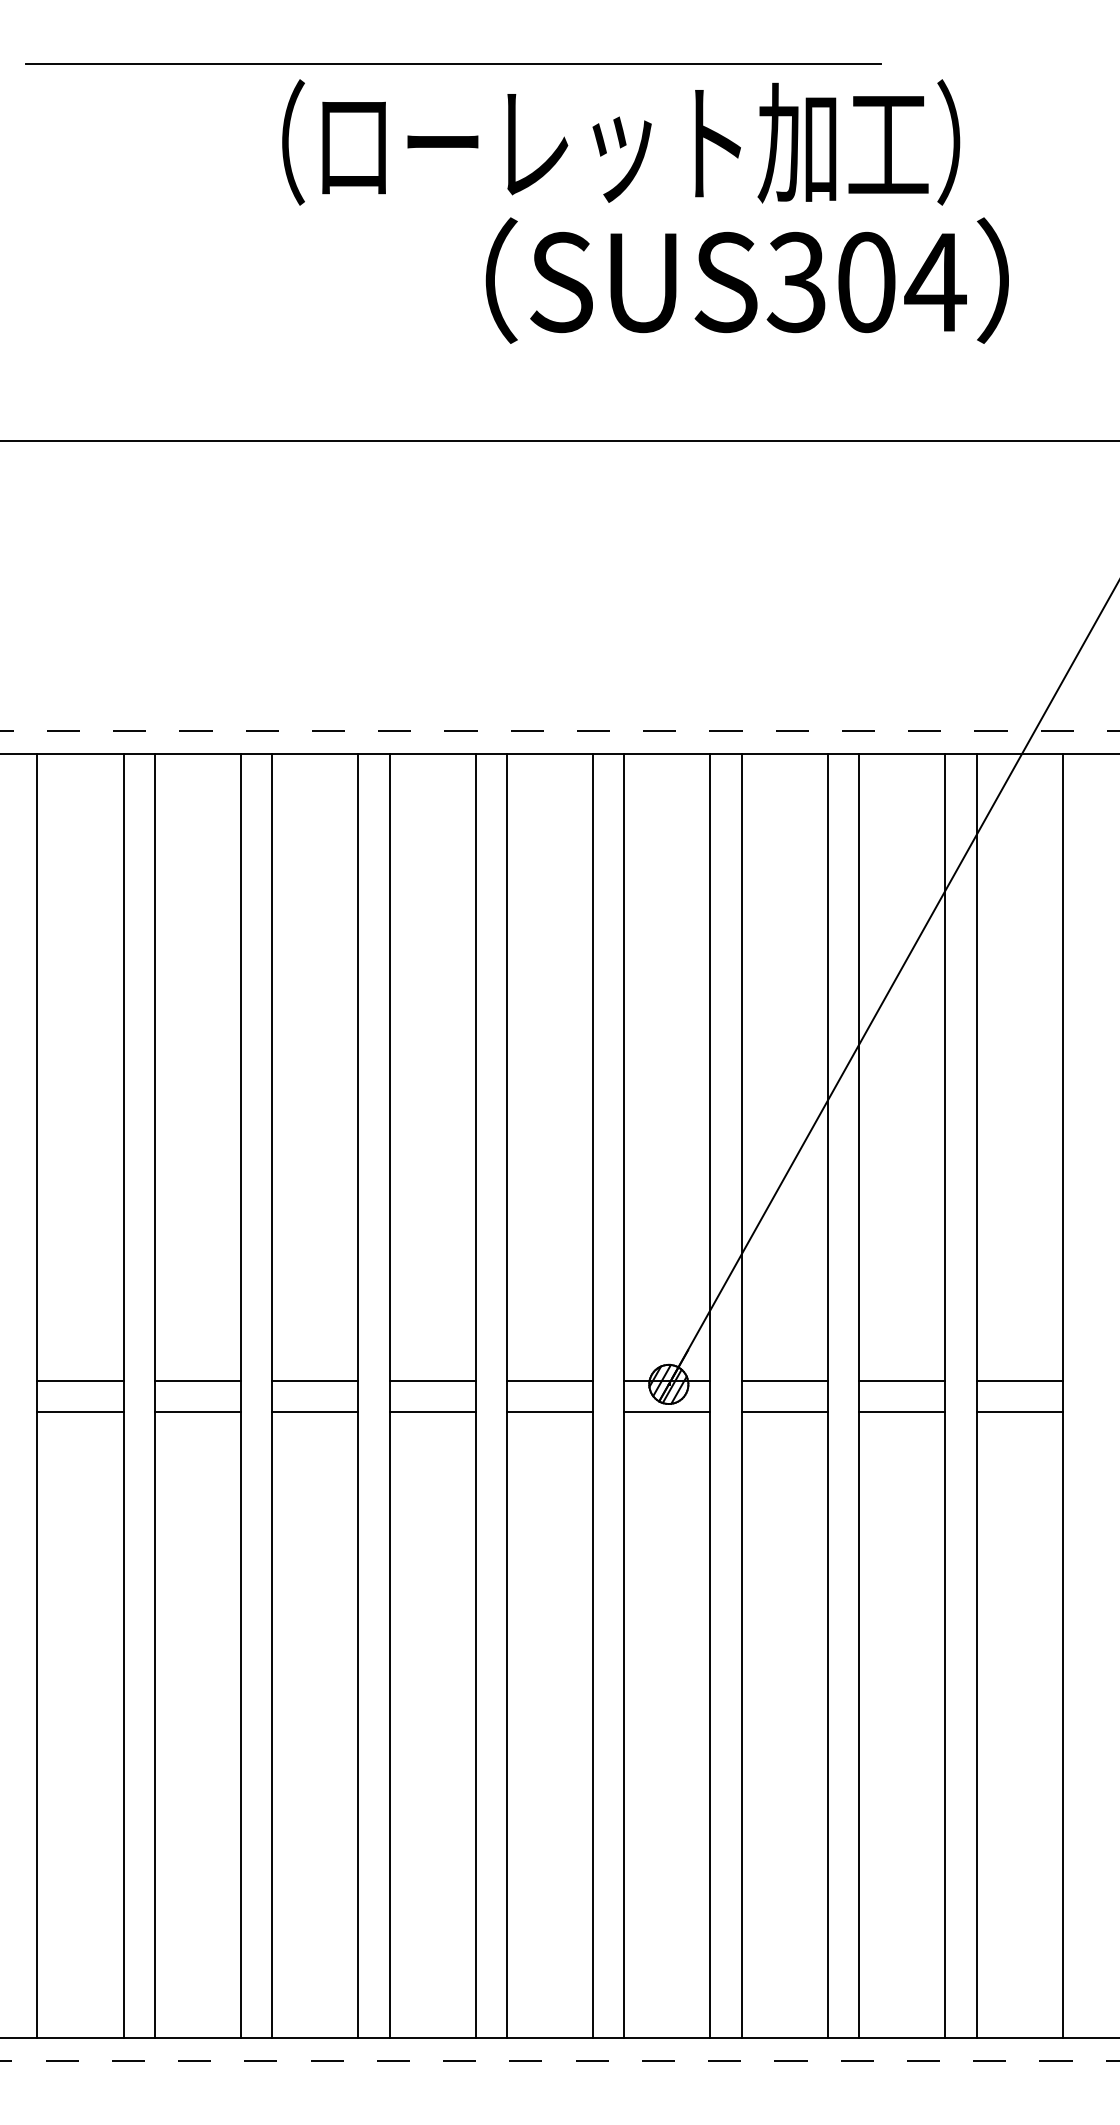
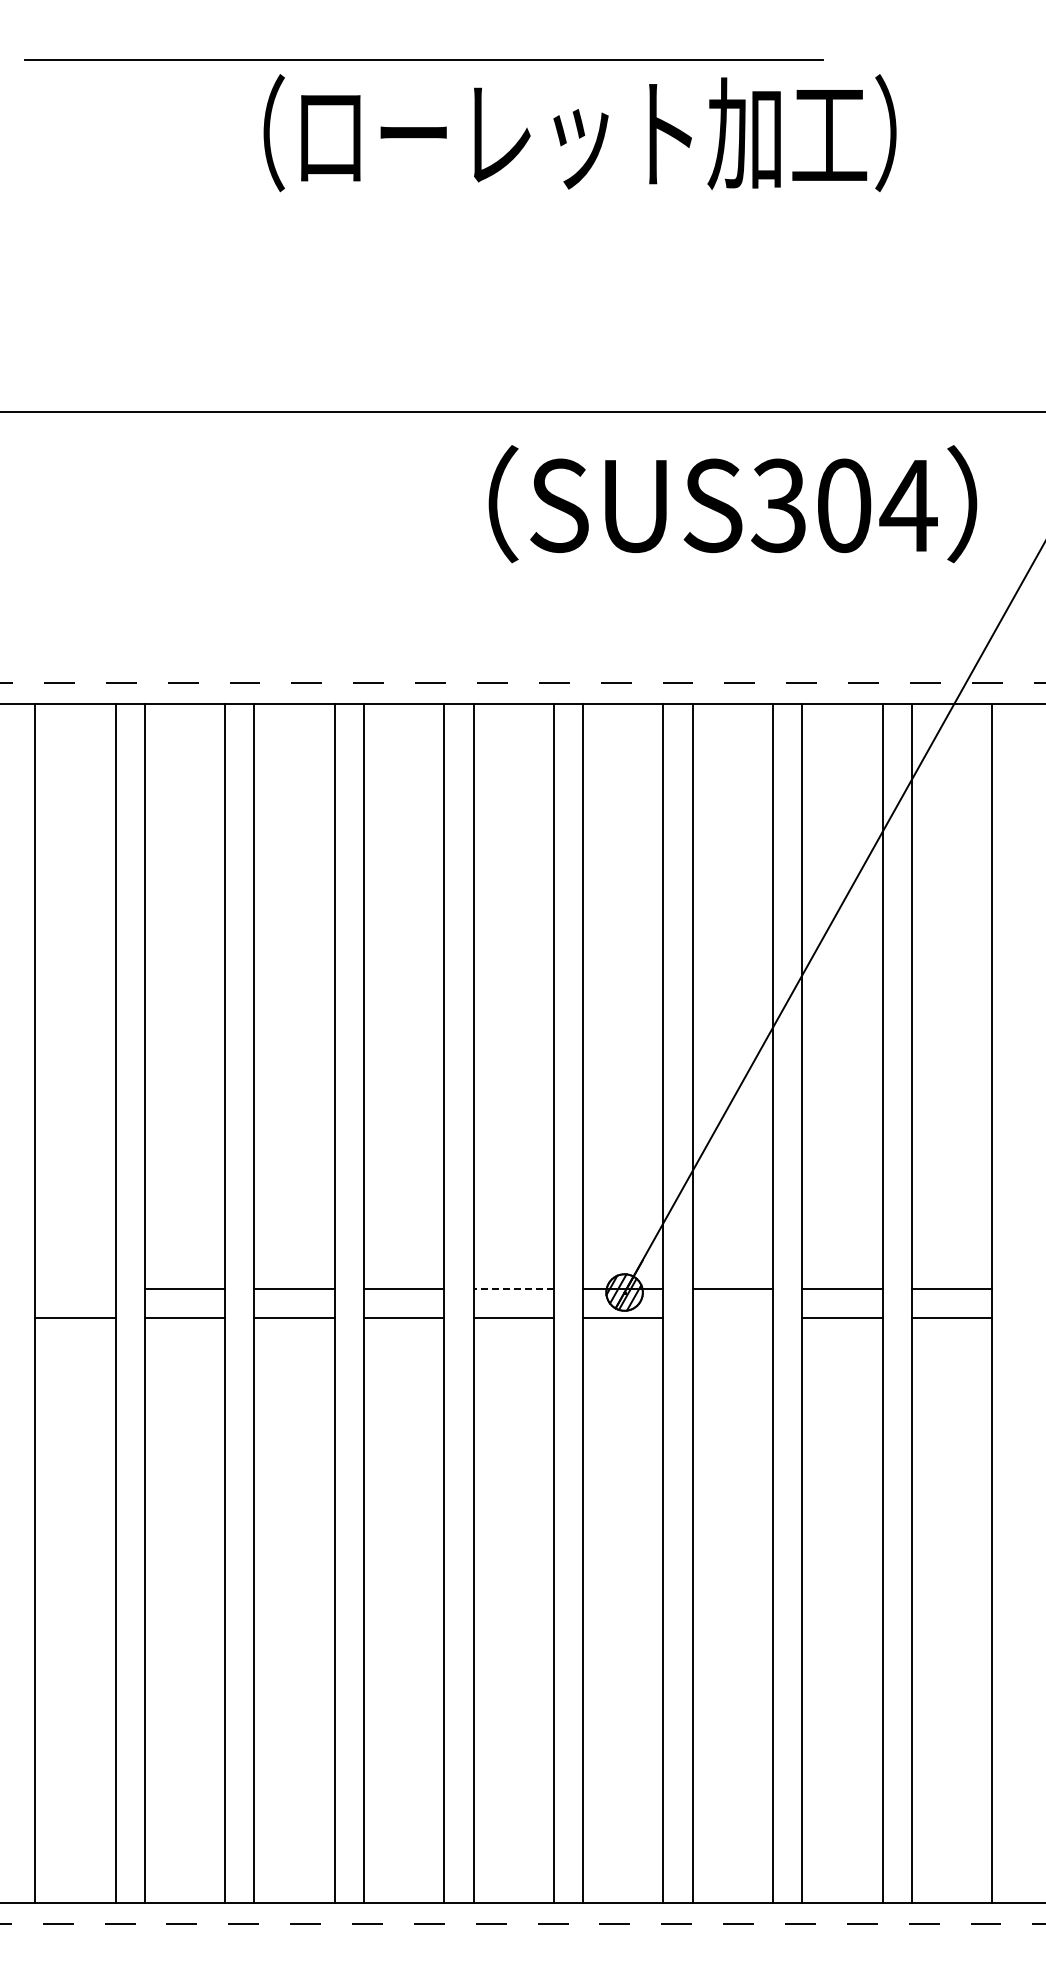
text: (746, 281) -> (732, 504), moved
line: (80, 1380) -> (75, 1288), removed
line: (549, 1380) -> (513, 1288), solid -> dashed
line: (784, 1412) -> (732, 1318), removed

